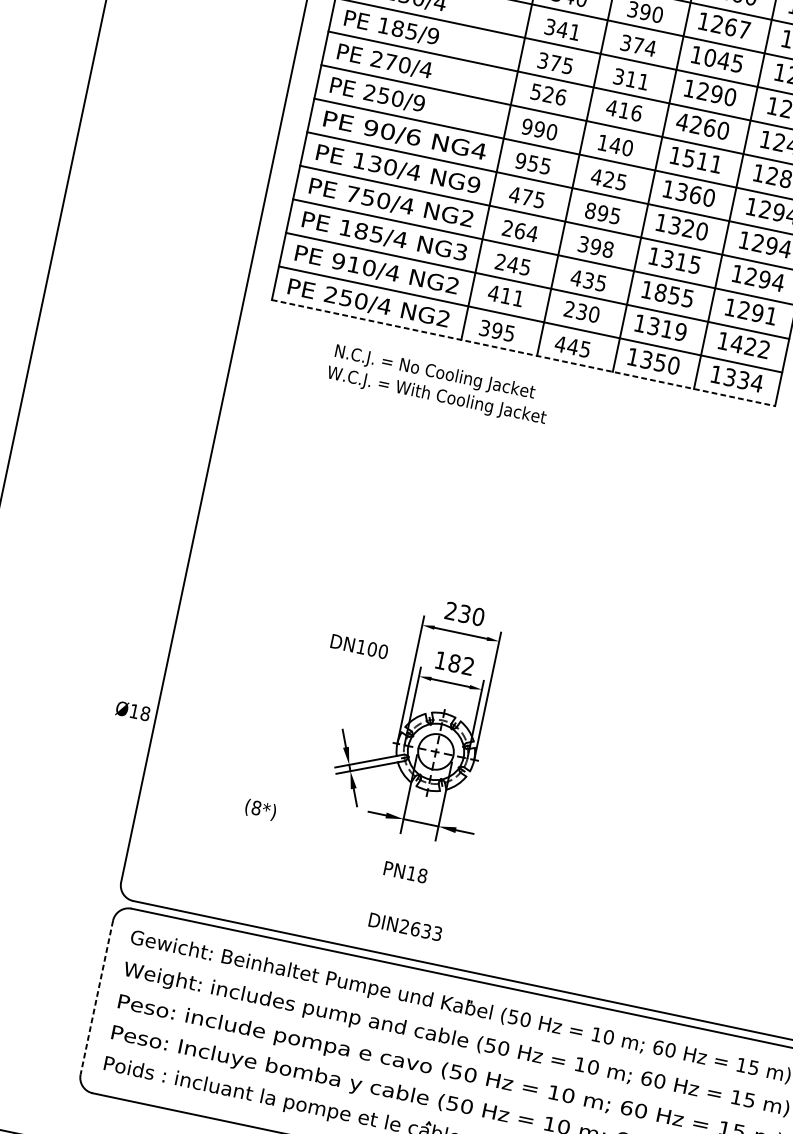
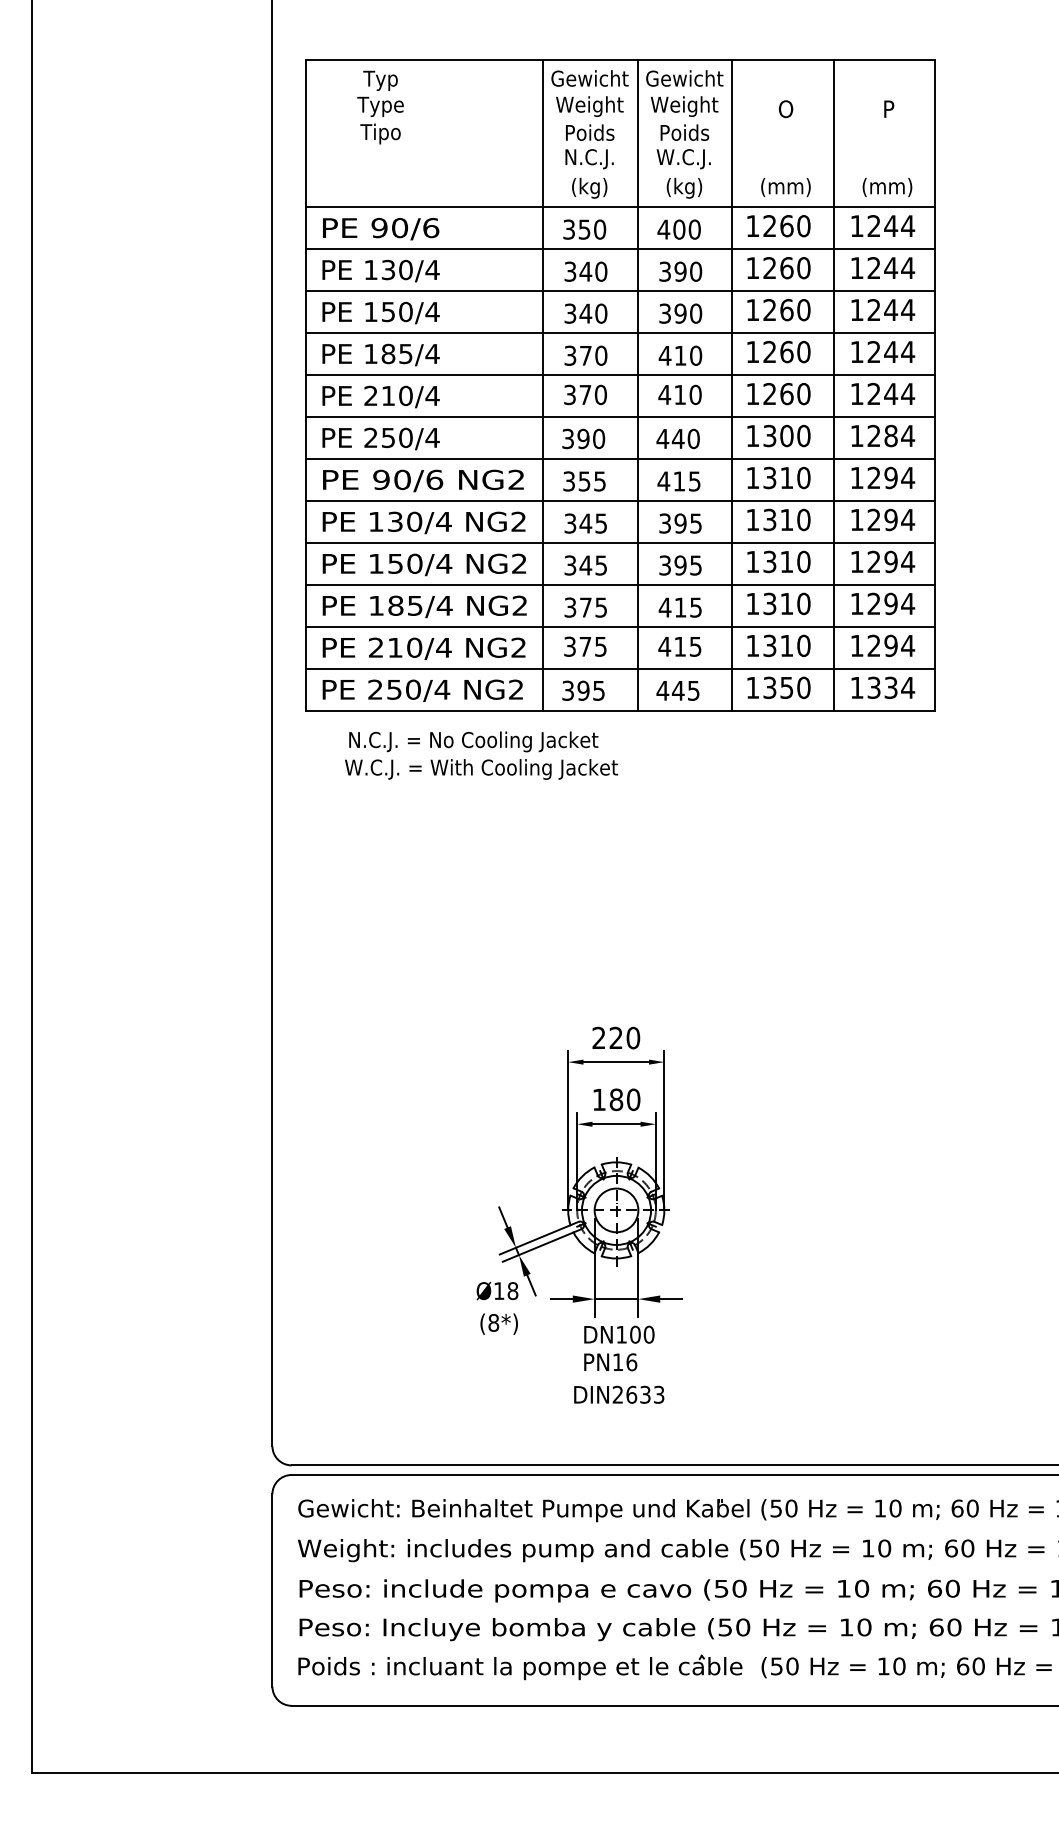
text: (744, 30) -> (803, 268), 1267 -> 1260
text: (575, 32) -> (601, 313), 341 -> 340
text: (433, 35) -> (432, 353), 185/9 -> 185/4
text: (644, 46) -> (688, 313), 374 -> 390
text: (390, 61) -> (388, 395), 270/4 -> 210/4
text: (723, 61) -> (786, 310), 1045 -> 1260
text: (568, 65) -> (601, 355), 375 -> 370
text: (631, 79) -> (680, 355), 311 -> 410
text: (548, 94) -> (585, 394), 526 -> 370
text: (716, 94) -> (786, 352), 1290 -> 1260
text: (419, 102) -> (432, 437), 250/9 -> 250/4
text: (636, 112) -> (695, 394), 416 -> 410
text: (682, 121) -> (752, 393), 4260 -> 1260
text: (527, 126) -> (568, 438), 990 -> 390
text: (602, 142) -> (662, 438), 140 -> 440
text: (479, 150) -> (516, 479), NG4 -> NG2
text: (521, 161) -> (569, 481), 955 -> 355
text: (703, 161) -> (787, 435), 1511 -> 1300
text: (608, 179) -> (678, 481), 425 -> 415
text: (473, 184) -> (518, 521), NG9 -> NG2
text: (353, 194) -> (376, 563), 750/4 -> 150/4
text: (695, 194) -> (786, 477), 1360 -> 1310
text: (521, 196) -> (578, 523), 475 -> 345
text: (590, 210) -> (665, 523), 895 -> 395
text: (688, 228) -> (786, 519), 1320 -> 1310
text: (519, 231) -> (585, 565), 264 -> 345
text: (608, 249) -> (696, 565), 398 -> 395
text: (460, 251) -> (519, 605), NG3 -> NG2
text: (338, 261) -> (375, 647), 910/4 -> 210/4
text: (507, 263) -> (578, 607), 245 -> 375
text: (694, 264) -> (803, 561), 1315 -> 1310
text: (588, 280) -> (680, 607), 435 -> 415
text: (505, 295) -> (584, 646), 411 -> 375
text: (674, 295) -> (786, 603), 1855 -> 1310
text: (581, 311) -> (679, 646), 230 -> 415
text: (771, 315) -> (908, 603), 1291 -> 1294
text: (680, 332) -> (803, 646), 1319 -> 1310
text: (751, 346) -> (891, 645), 1422 -> 1294
line: (523, 352) -> (620, 710), dashed -> solid
text: (438, 385) -> (481, 755), moved
text: (464, 614) -> (615, 1038), 230 -> 220
text: (359, 646) -> (619, 1334), moved
text: (468, 666) -> (633, 1099), 182 -> 180
text: (133, 710) -> (497, 1290), moved
text: (260, 809) -> (498, 1323), moved
text: (422, 876) -> (631, 1362), PN18 -> PN16
text: (405, 926) -> (619, 1394), moved
line: (96, 997) -> (272, 1590), dashed -> solid

